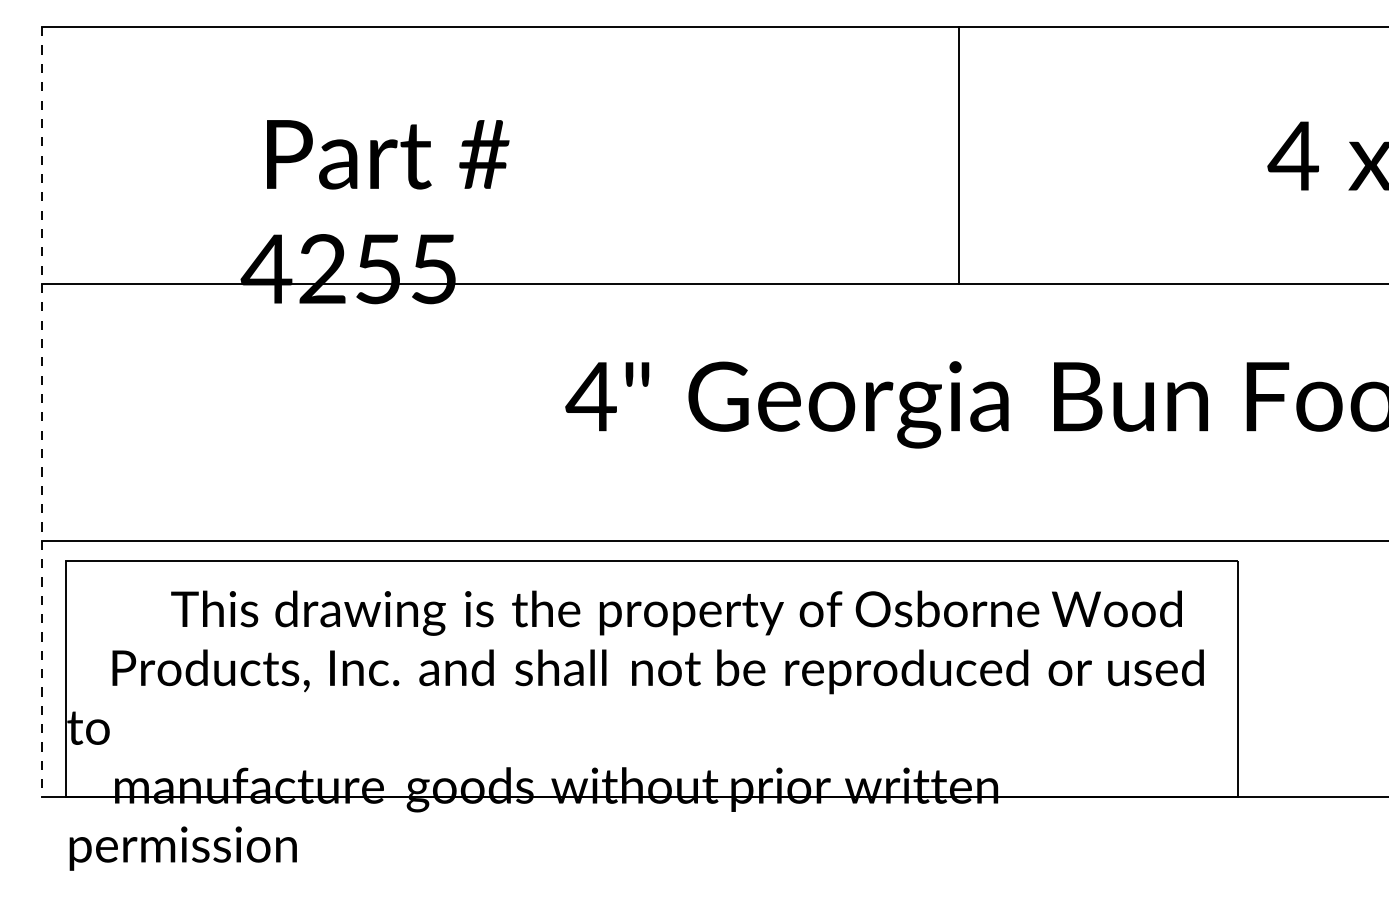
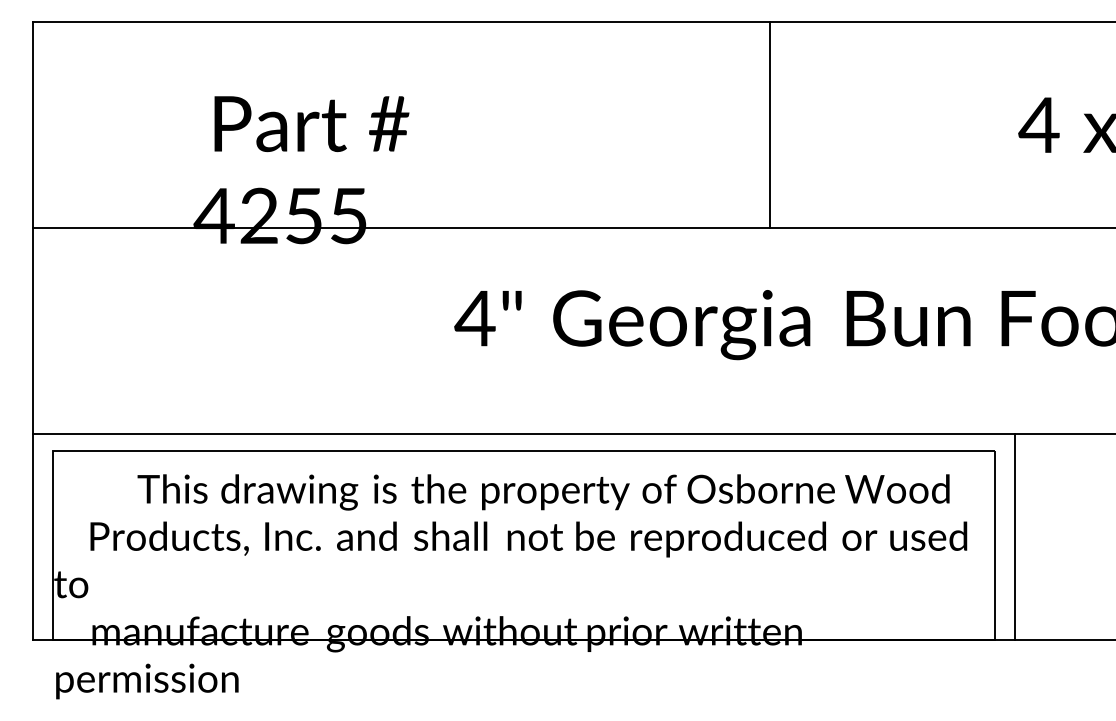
line: (41, 412) -> (33, 331), dashed -> solid
line: (1262, 669) -> (1014, 537), added

